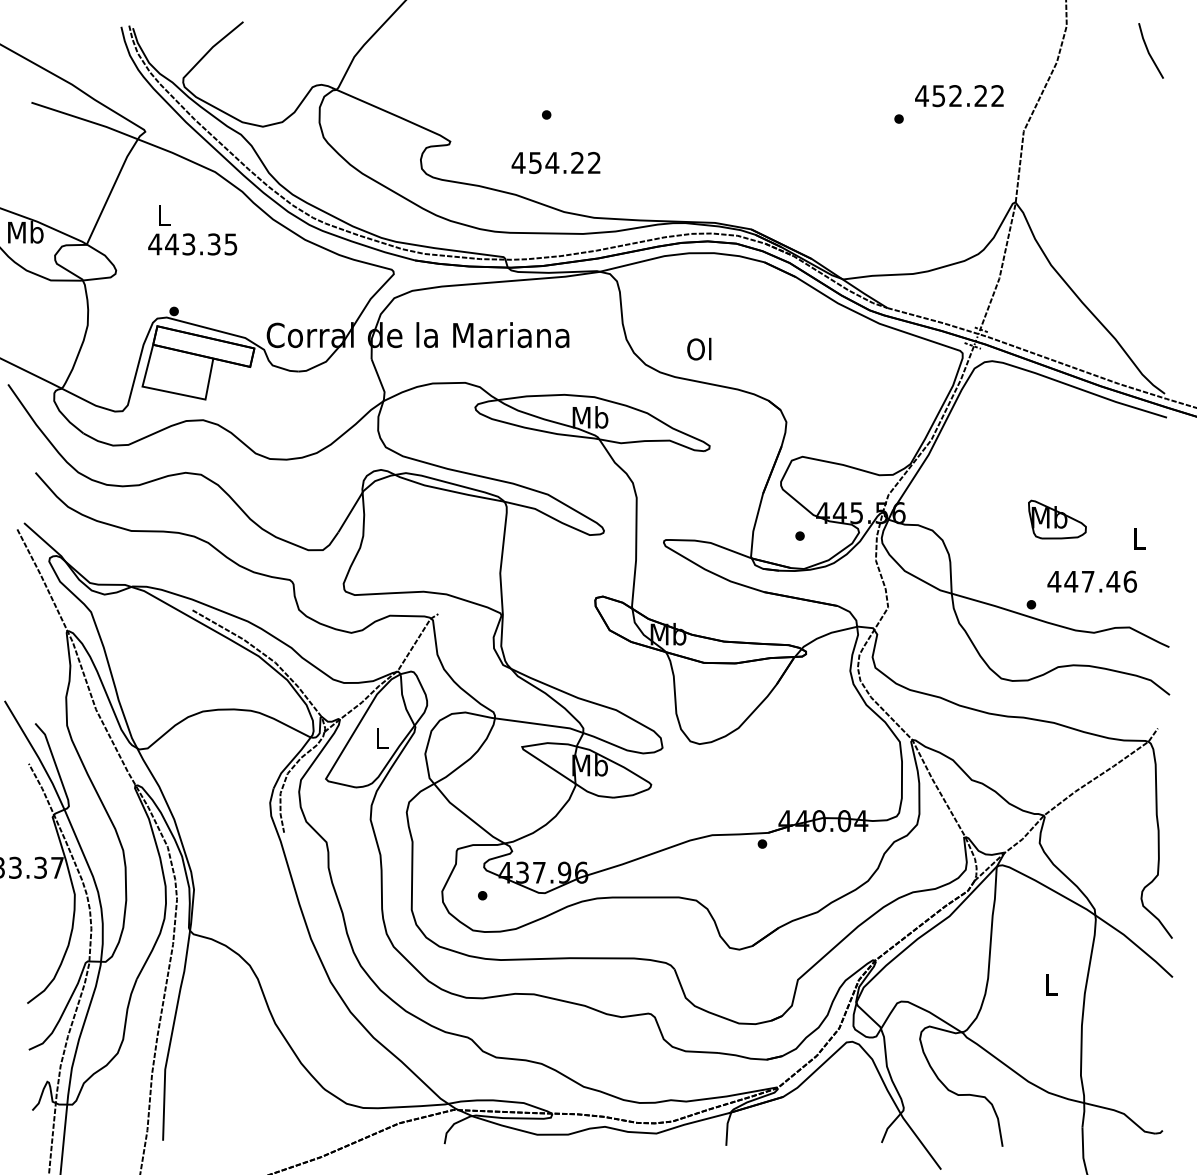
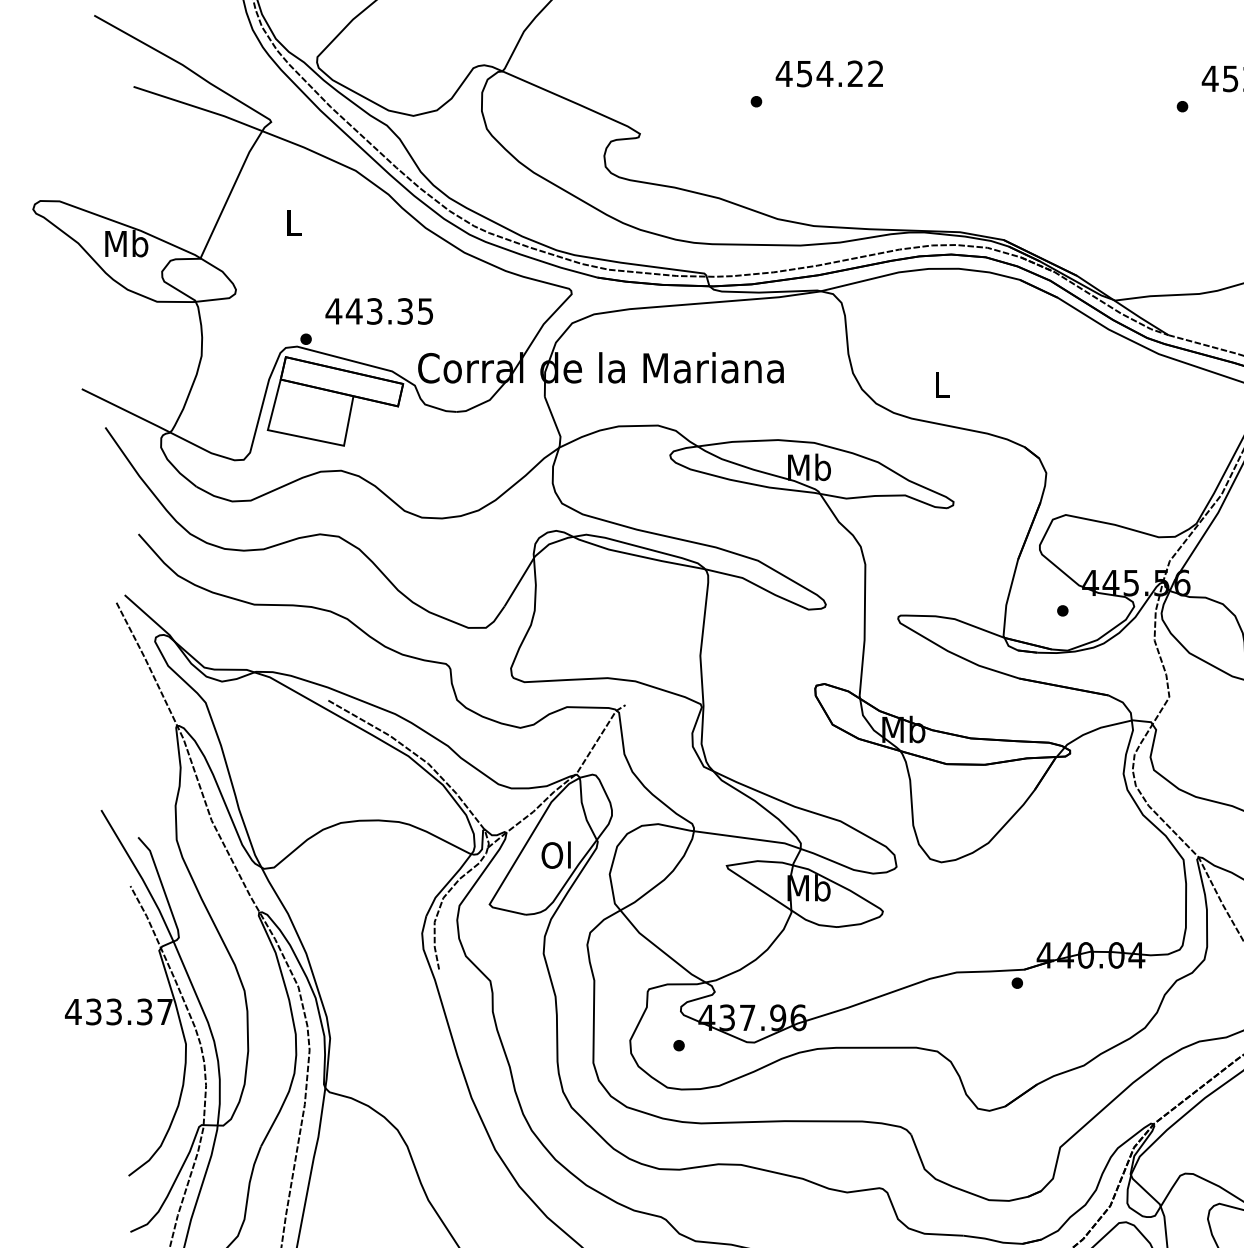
text: (555, 162) -> (828, 73), moved
text: (192, 244) -> (379, 311), moved
text: (699, 348) -> (941, 384), Ol -> L
text: (381, 737) -> (556, 854), L -> Ol

